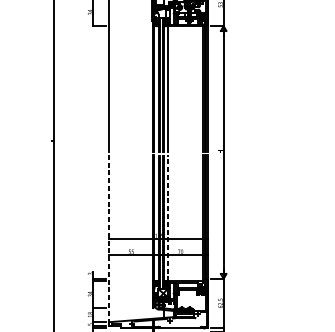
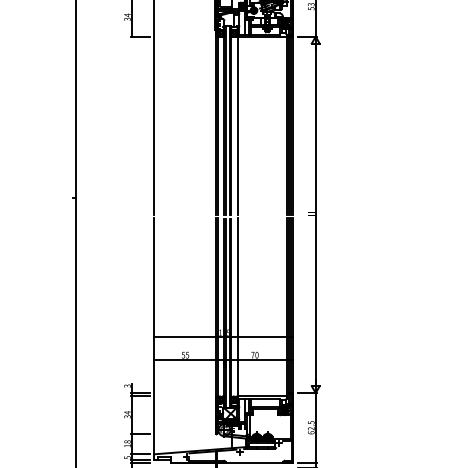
line: (168, 218) -> (237, 307), dashed -> solid
line: (109, 240) -> (154, 339), dashed -> solid

